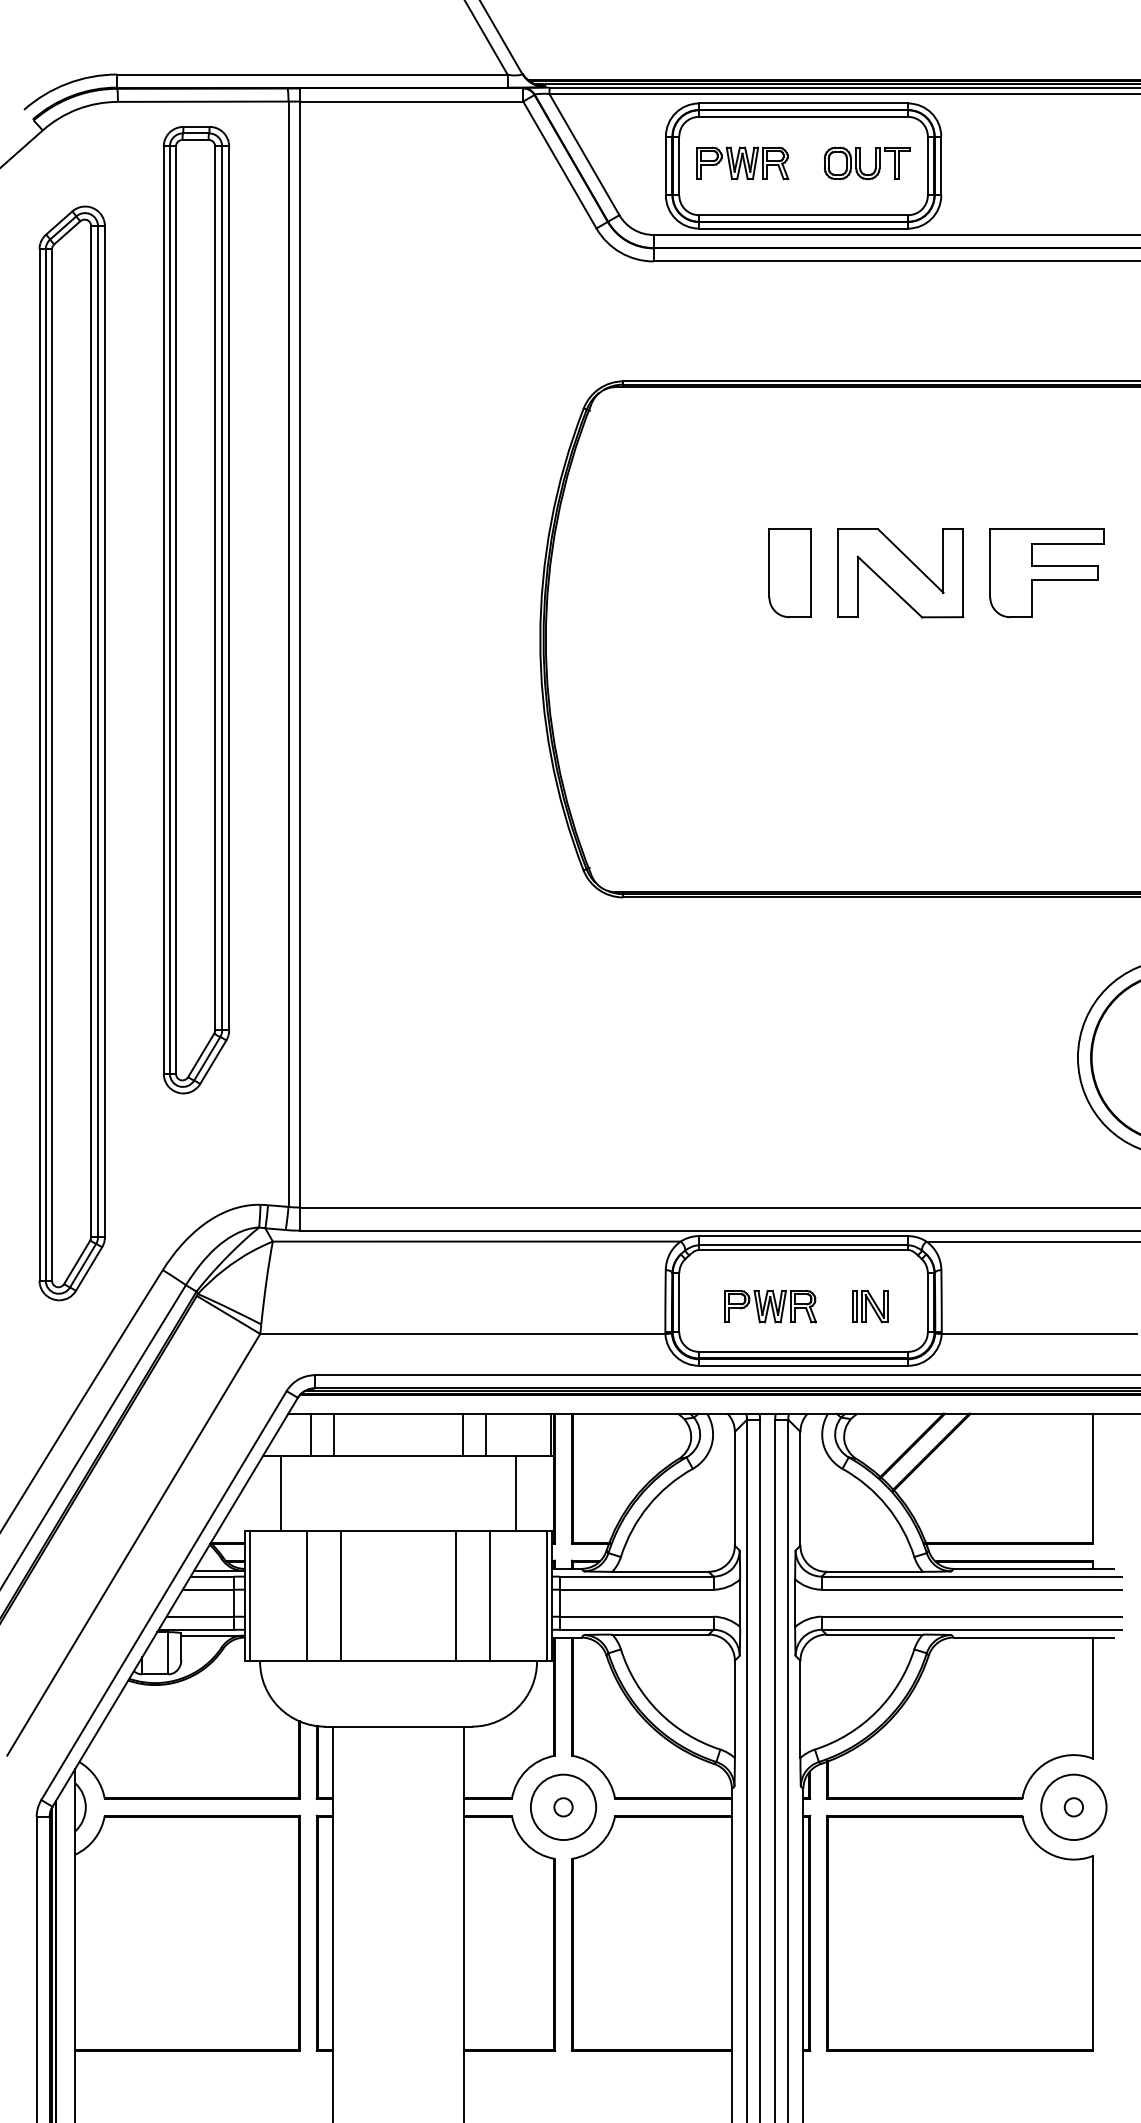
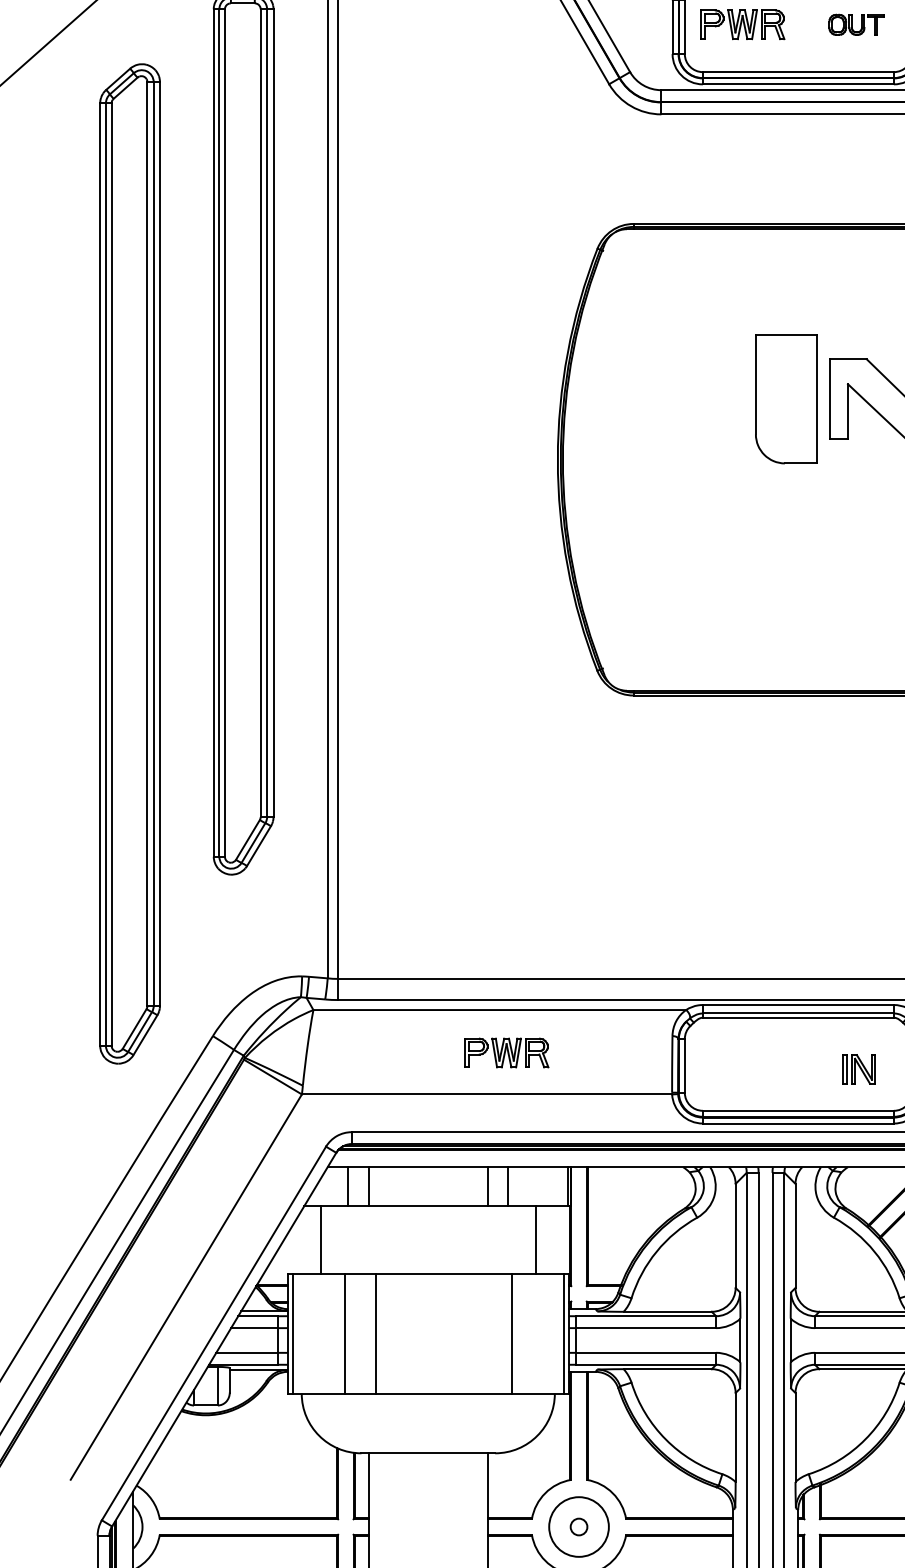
part: (866, 163) -> (855, 24), size x0.7
part: (789, 573) -> (785, 399), size x1.6
part: (770, 1306) -> (506, 1052), moved
line: (455, 1595) -> (480, 1333), removed

